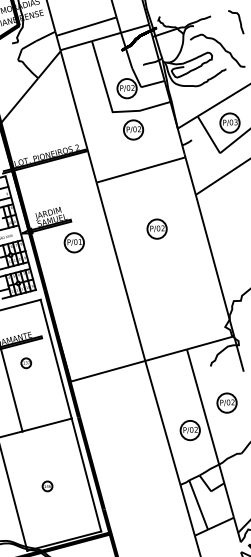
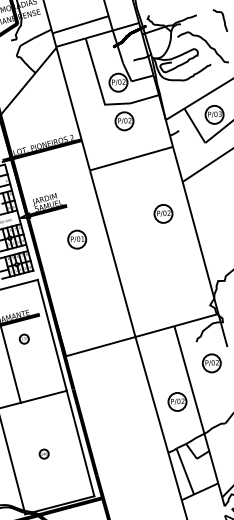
part: (157, 228) -> (163, 213), moved
part: (74, 242) -> (77, 239), moved
part: (226, 403) -> (211, 363), moved

